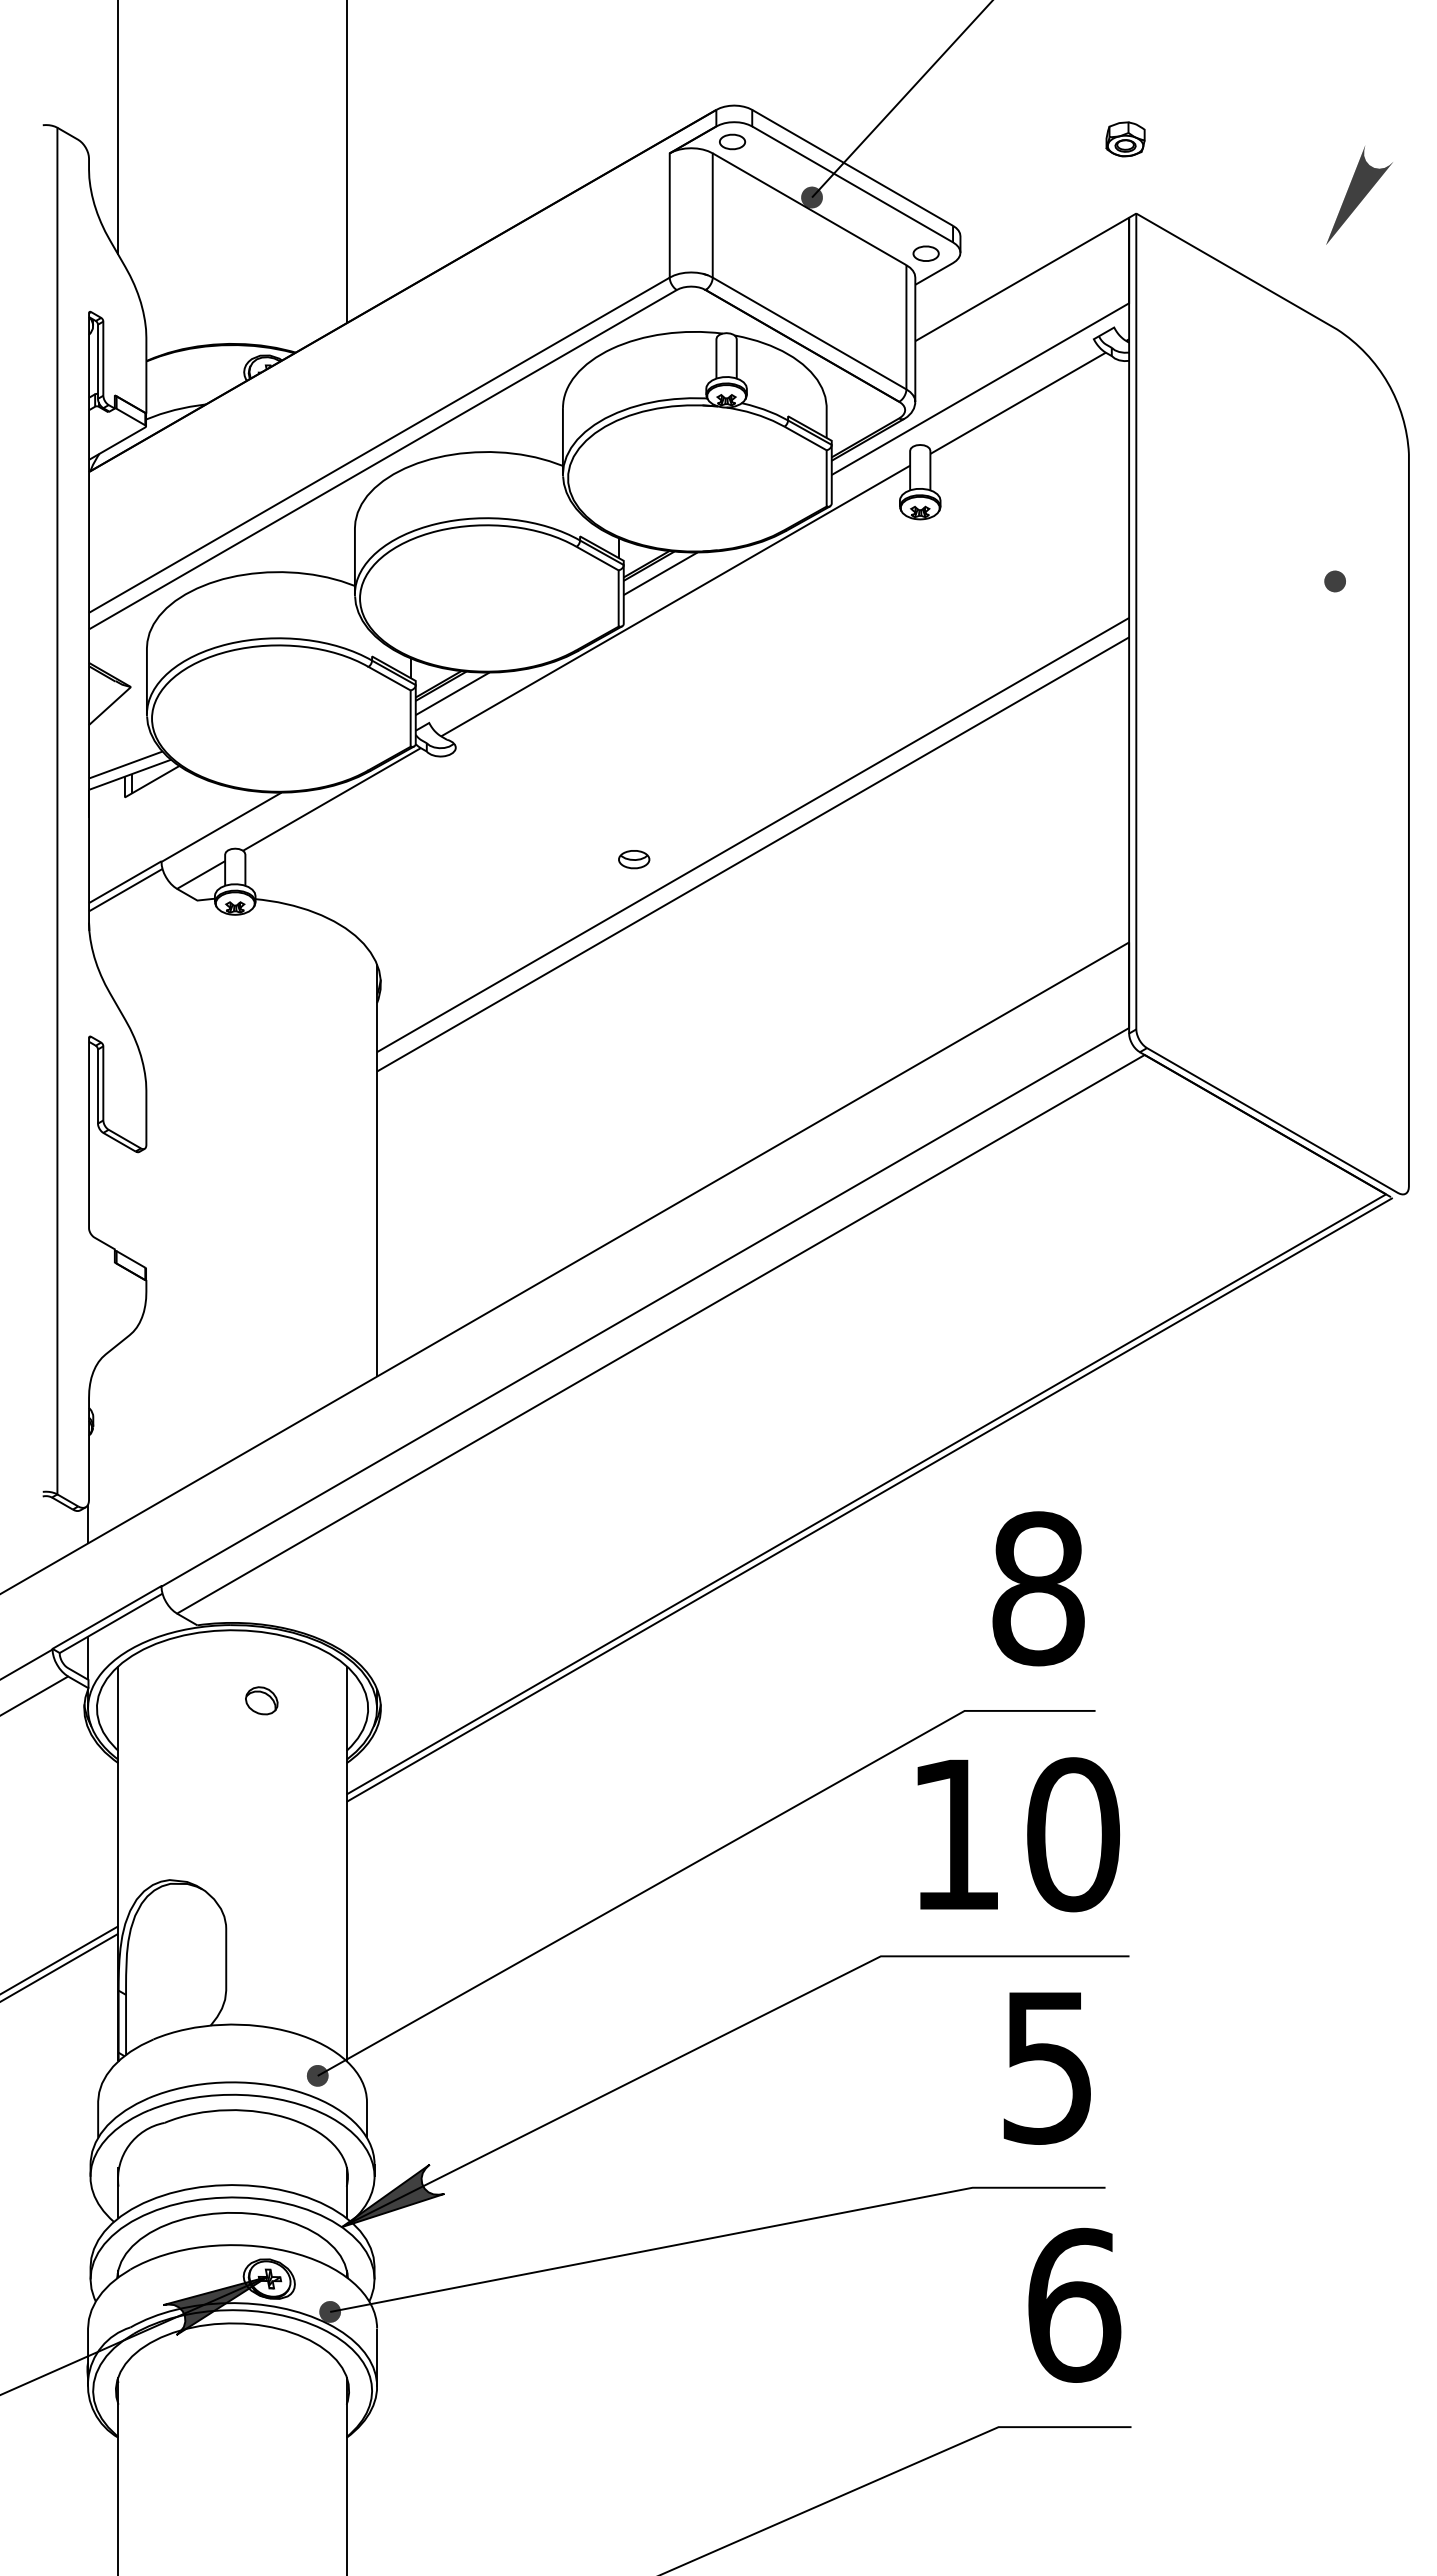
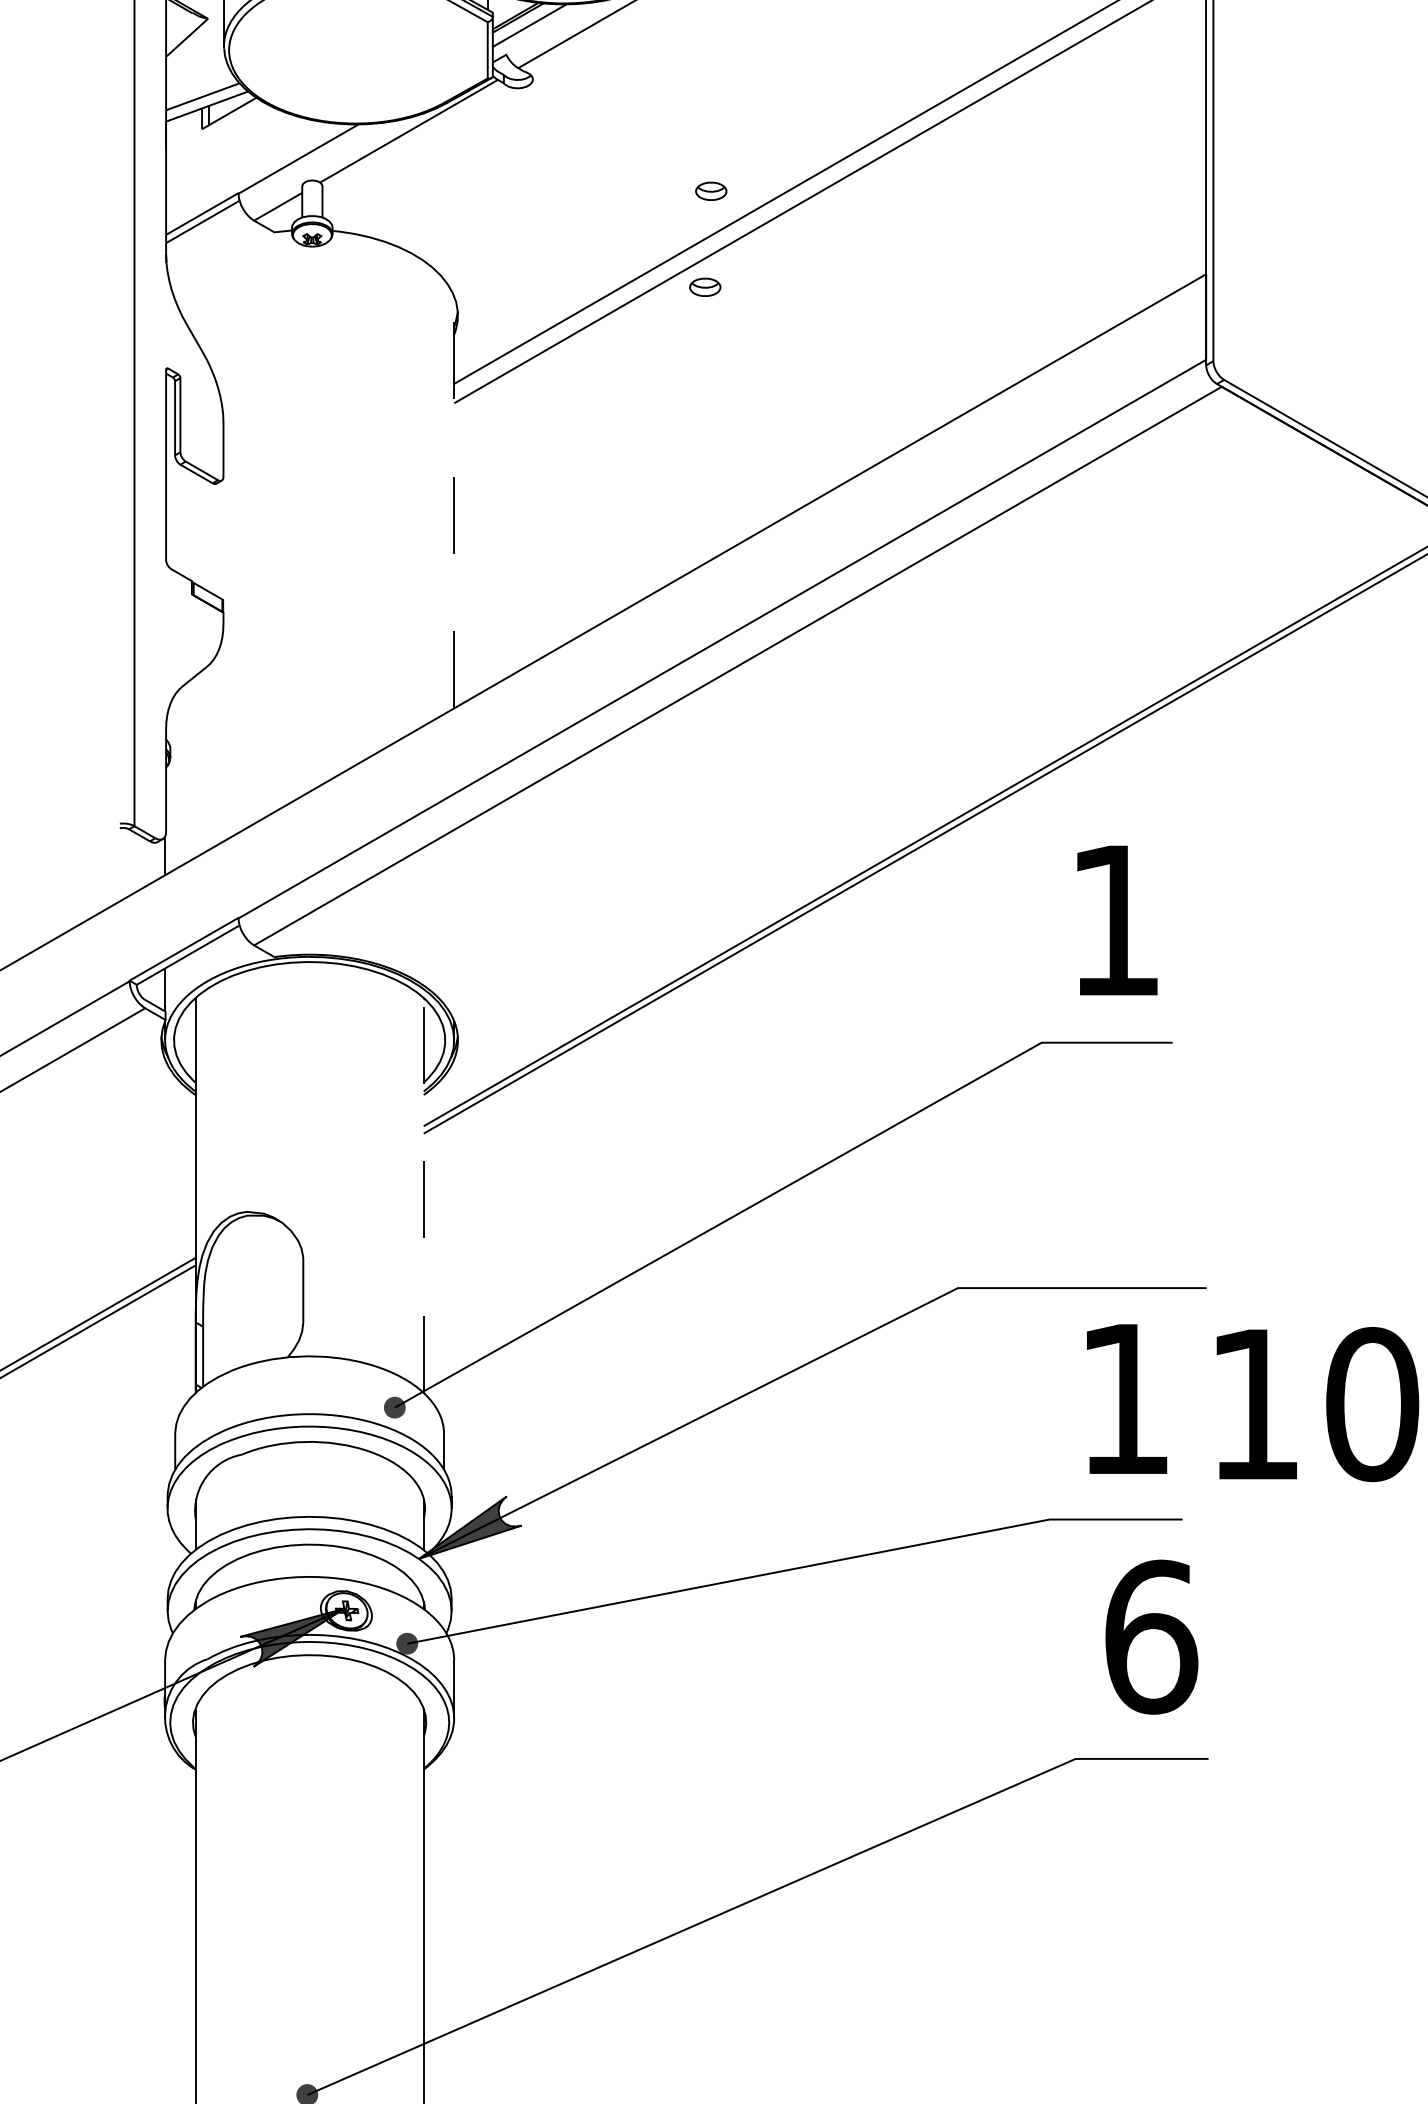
part: (628, 955) -> (705, 287), added
line: (377, 1170) -> (454, 502), solid -> dashed
text: (1038, 1588) -> (1115, 920), 8 -> 1
part: (261, 1700) -> (338, 1032), removed
text: (1018, 1834) -> (1317, 1404), moved
line: (346, 1863) -> (423, 1195), solid -> dashed
text: (1046, 2068) -> (1123, 1400), 5 -> 1

